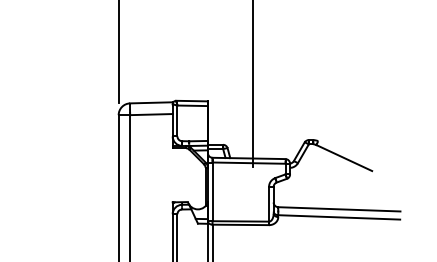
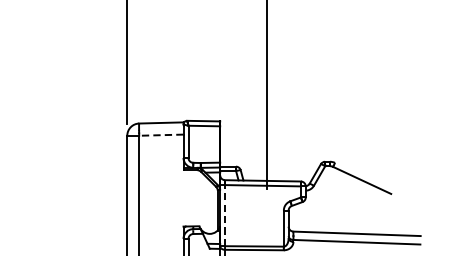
line: (150, 114) -> (160, 135), solid -> dashed
line: (212, 191) -> (224, 215), solid -> dashed

